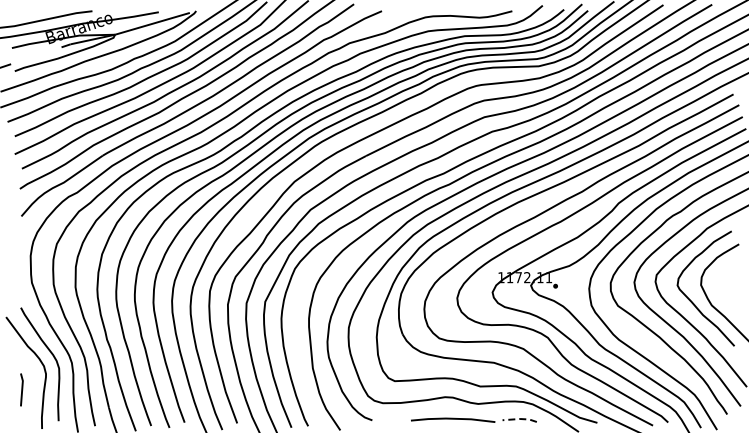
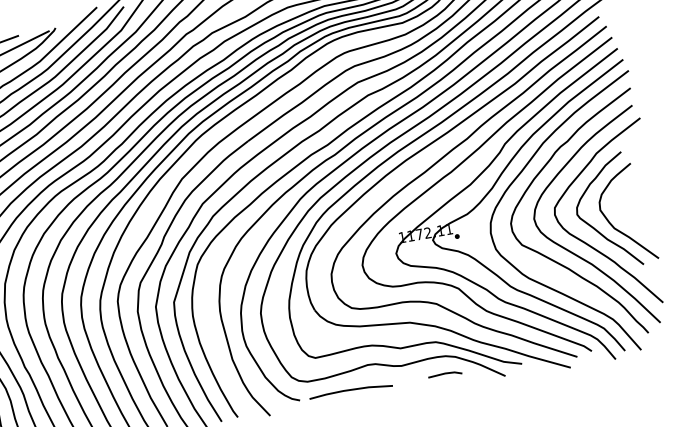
line: (520, 418) -> (445, 372), dashed -> solid
line: (453, 419) -> (351, 390), moved

